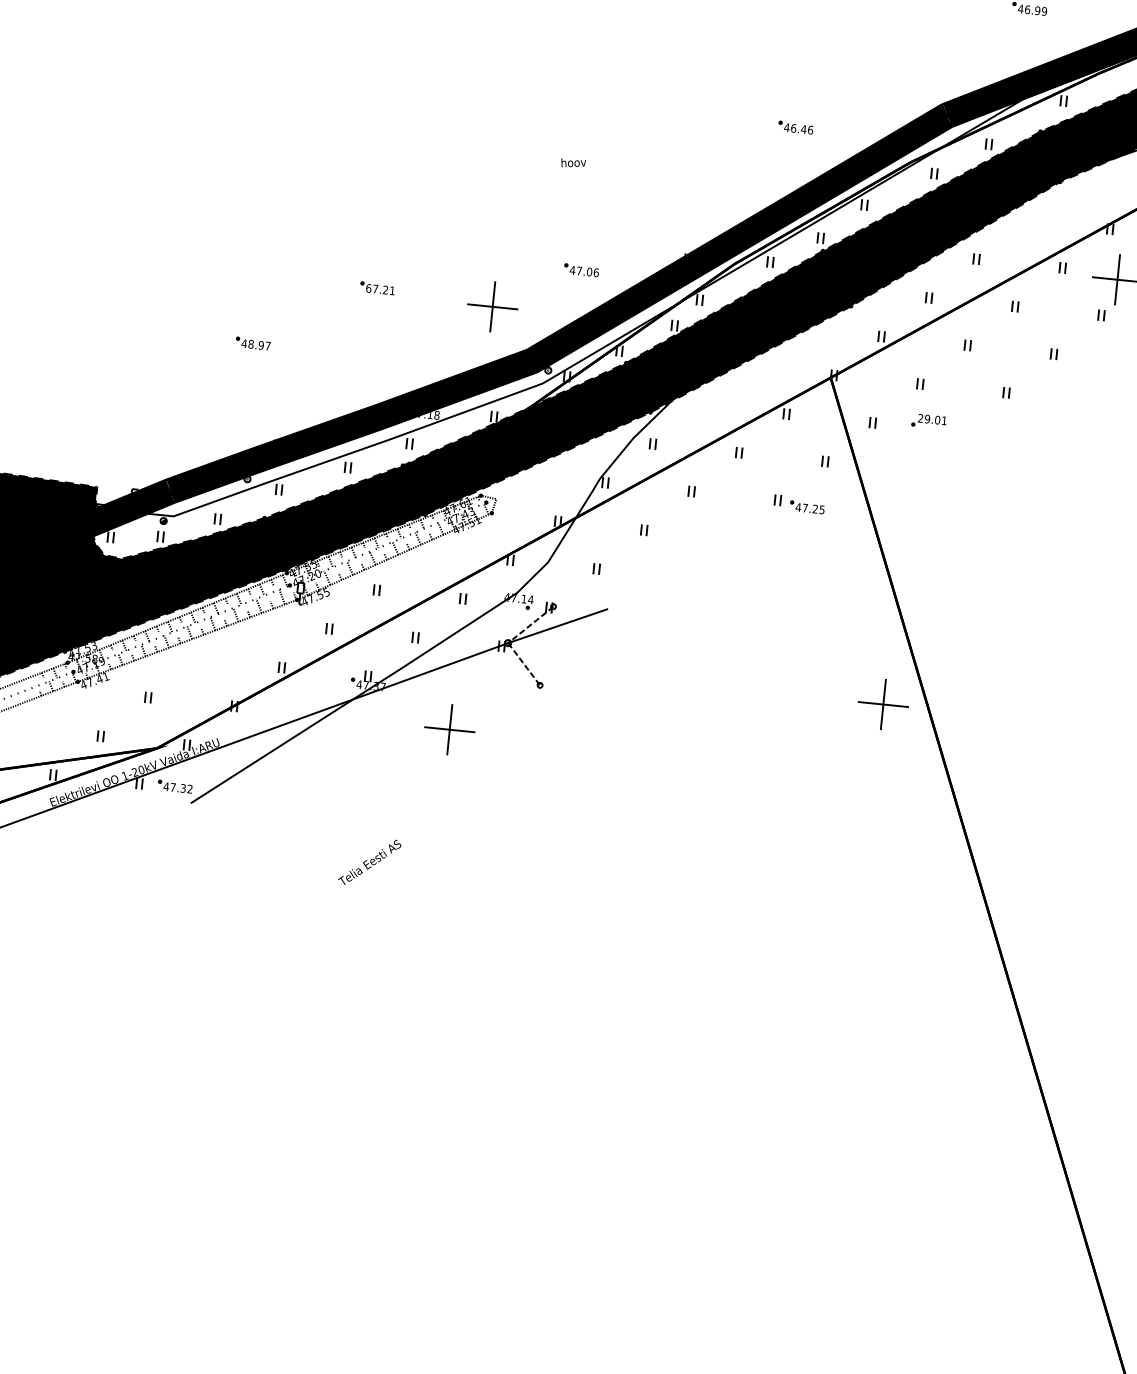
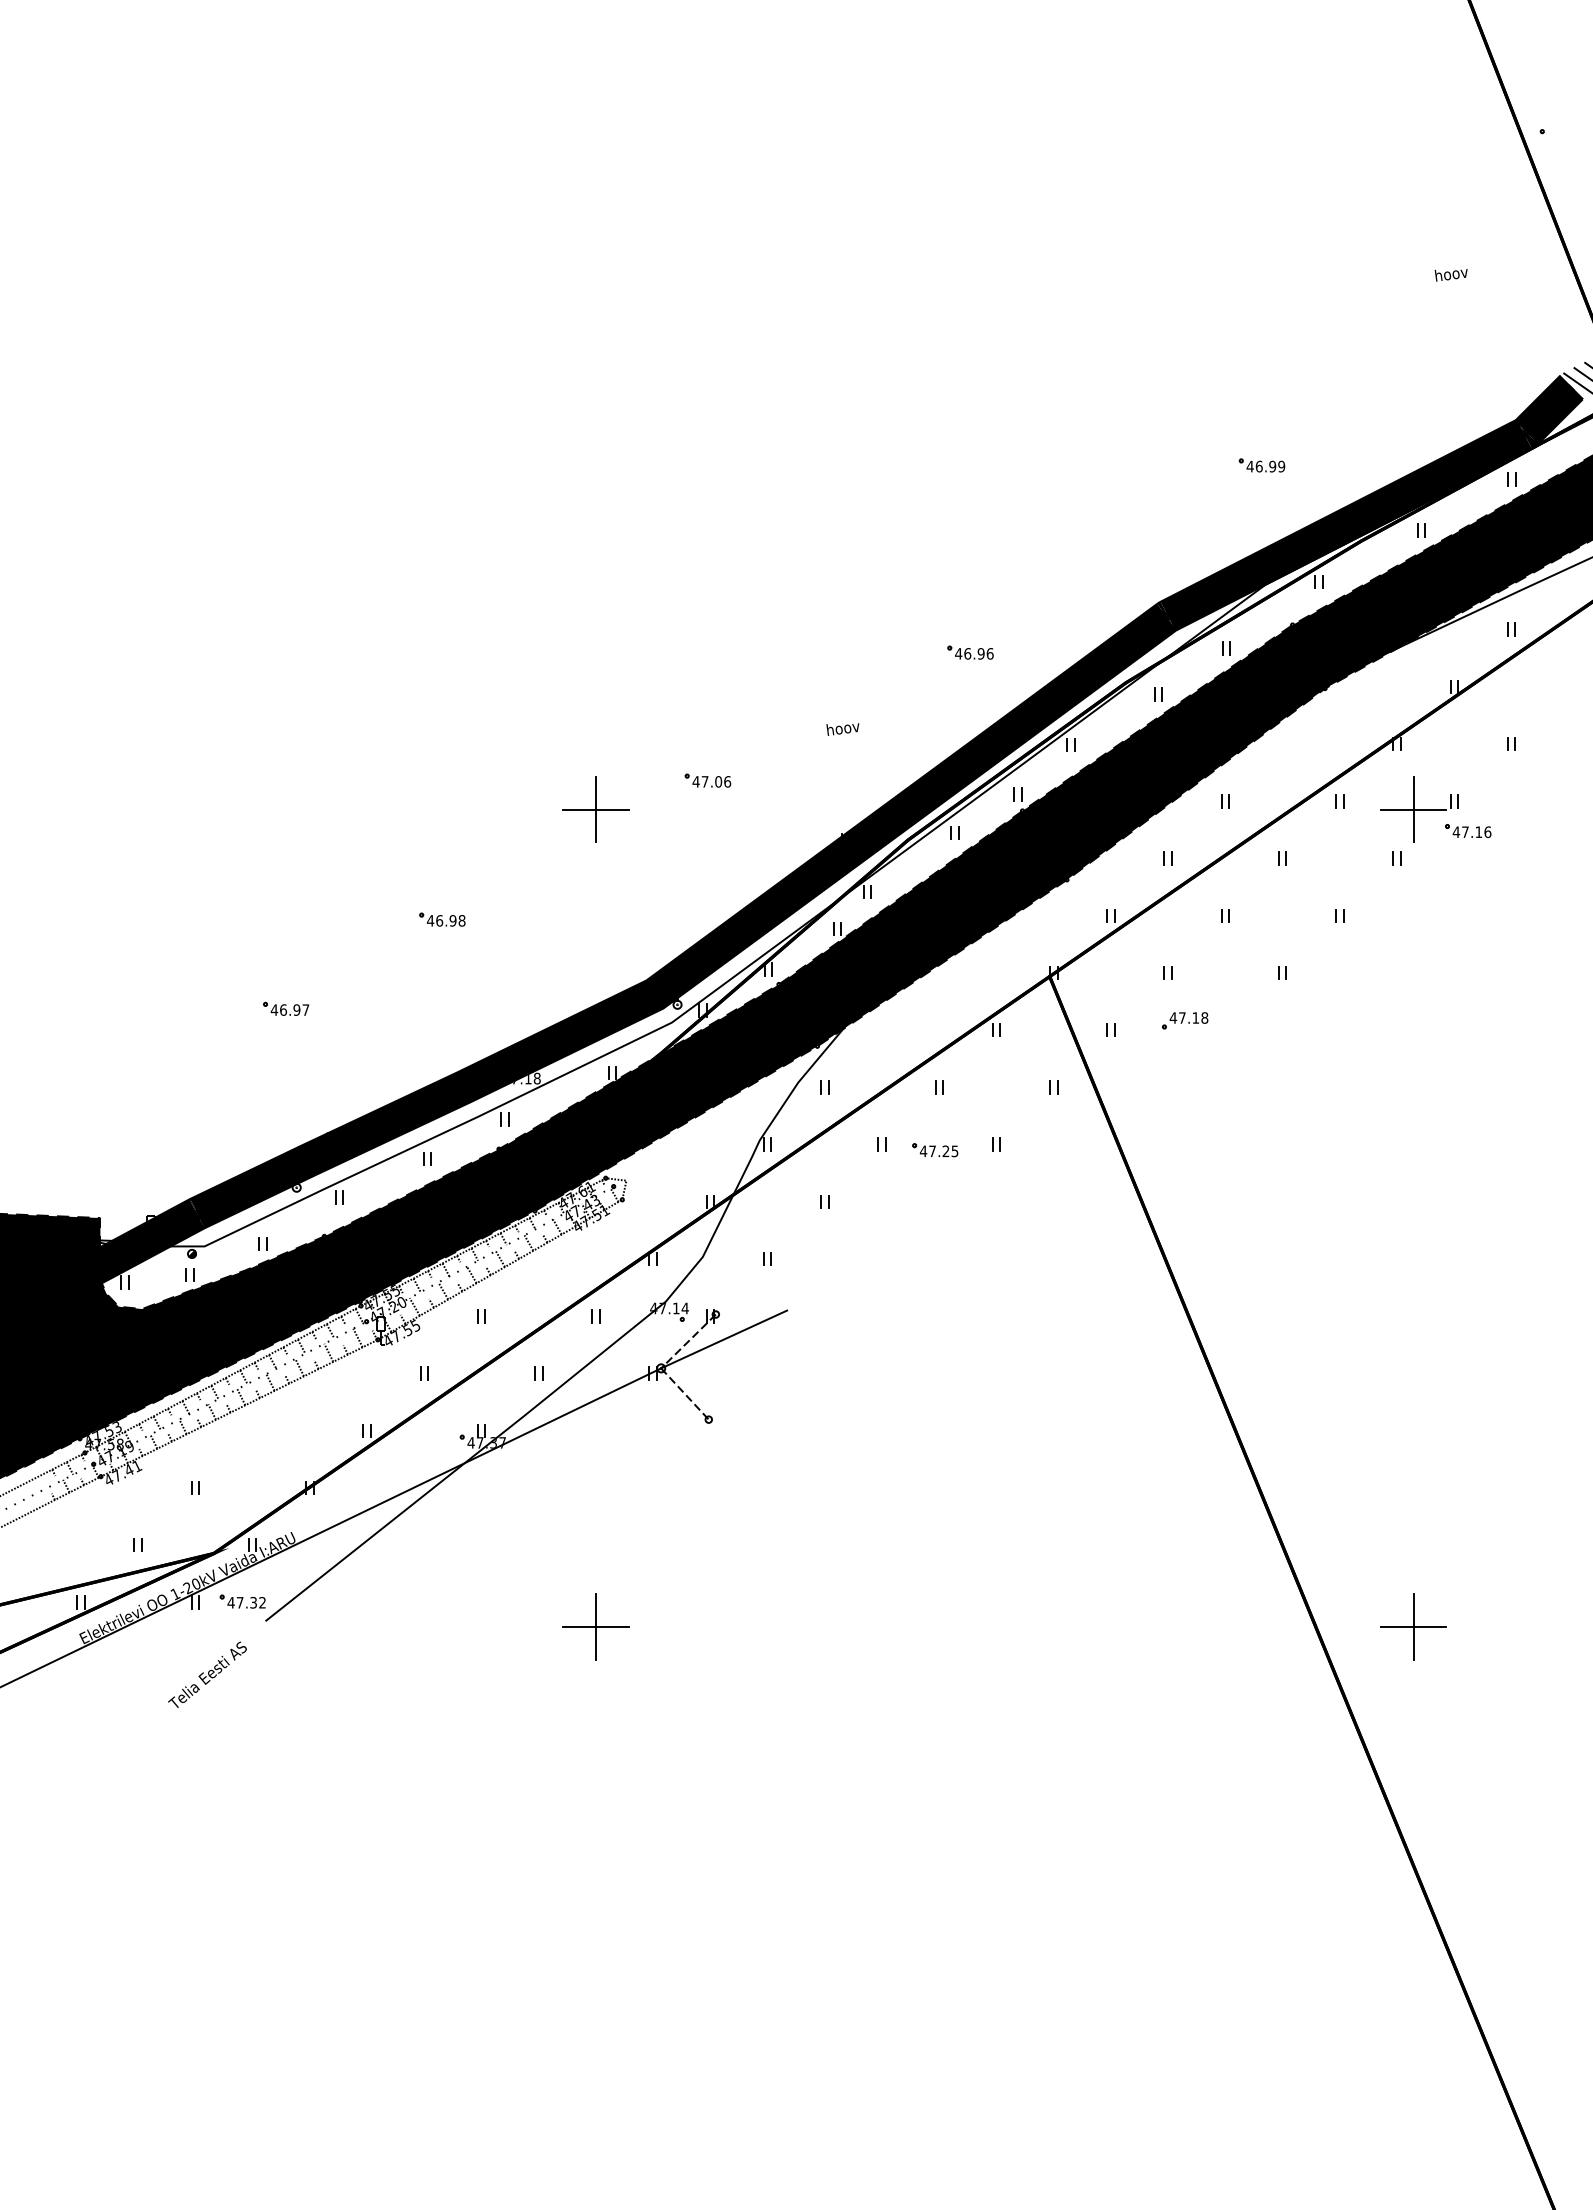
text: (803, 129) -> (980, 653), 46.46 -> 46.96
text: (573, 163) -> (842, 729), moved
part: (581, 270) -> (707, 780), moved
text: (380, 289) -> (445, 920), 67.21 -> 46.98
part: (492, 306) -> (595, 809), moved
text: (251, 343) -> (283, 1009), 48.97 -> 46.97
text: (932, 419) -> (1188, 1017), 29.01 -> 47.18
part: (807, 507) -> (935, 1150), moved
part: (883, 704) -> (1413, 1626), moved
part: (449, 729) -> (595, 1626), moved
text: (369, 861) -> (207, 1674), moved

